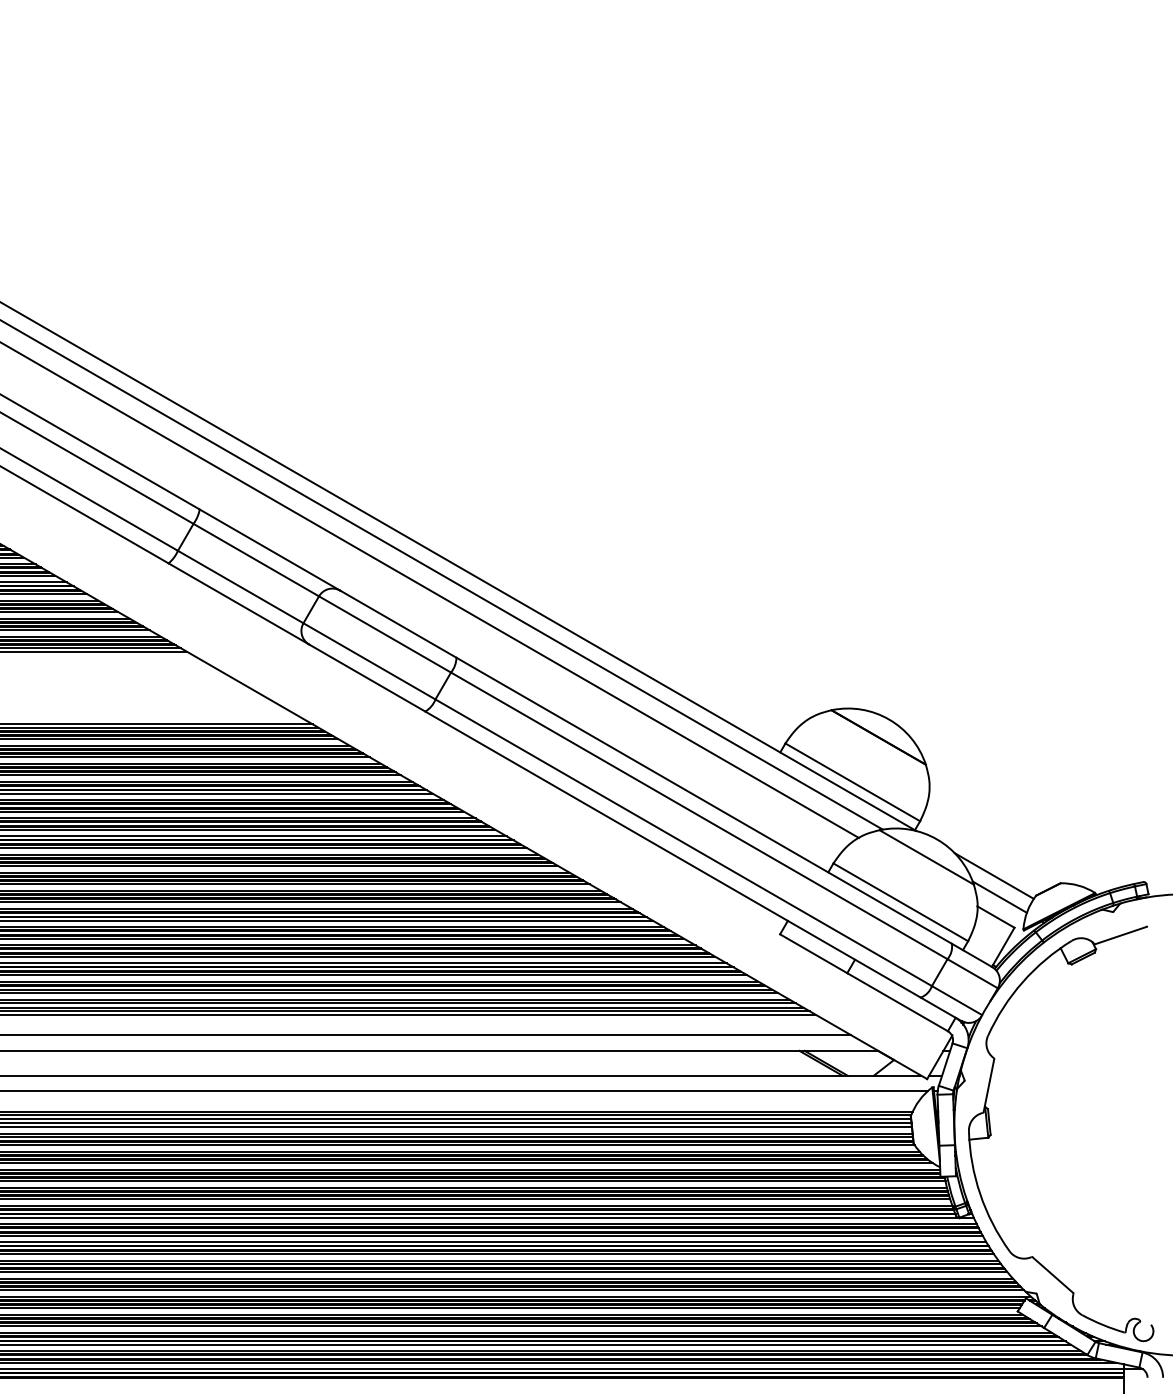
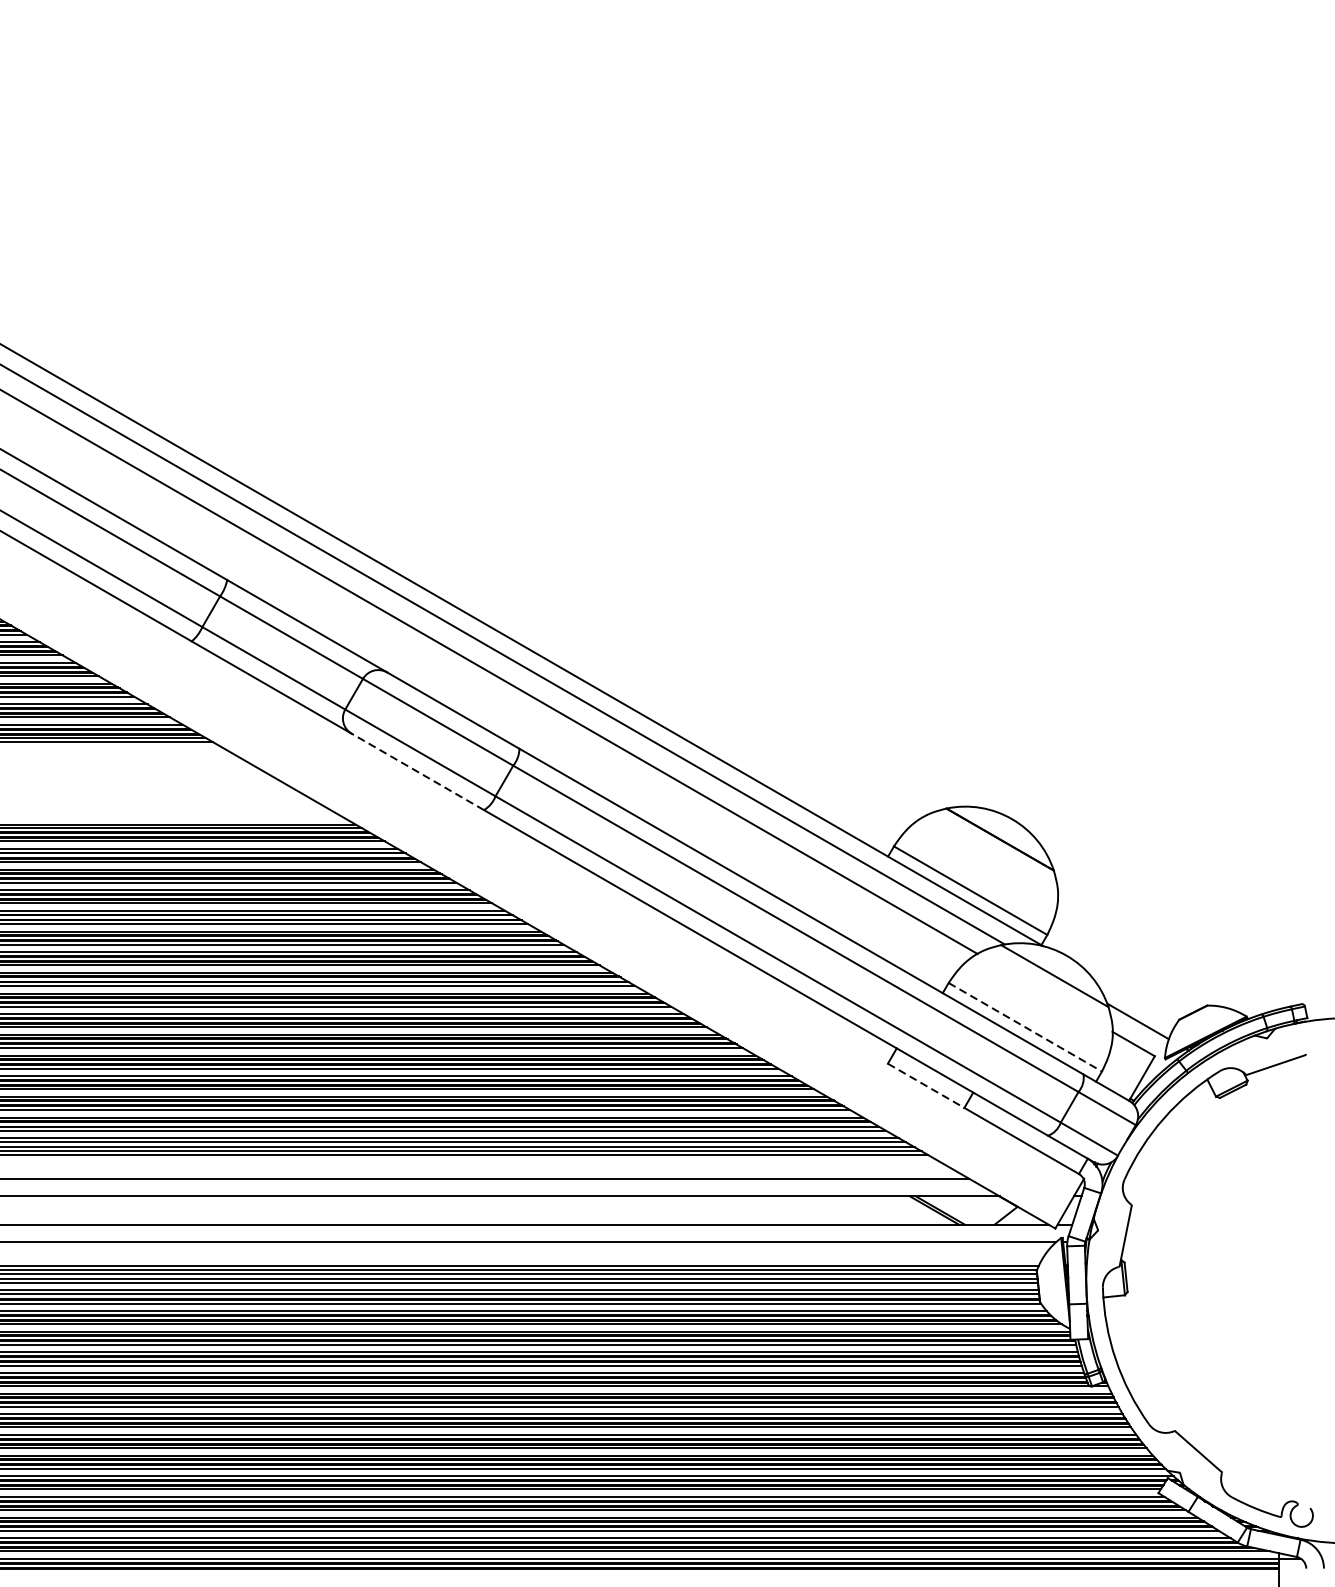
line: (366, 677) -> (417, 771), solid -> dashed
line: (993, 875) -> (1130, 996), removed
line: (900, 902) -> (1024, 1027), solid -> dashed
line: (813, 953) -> (925, 1085), solid -> dashed

